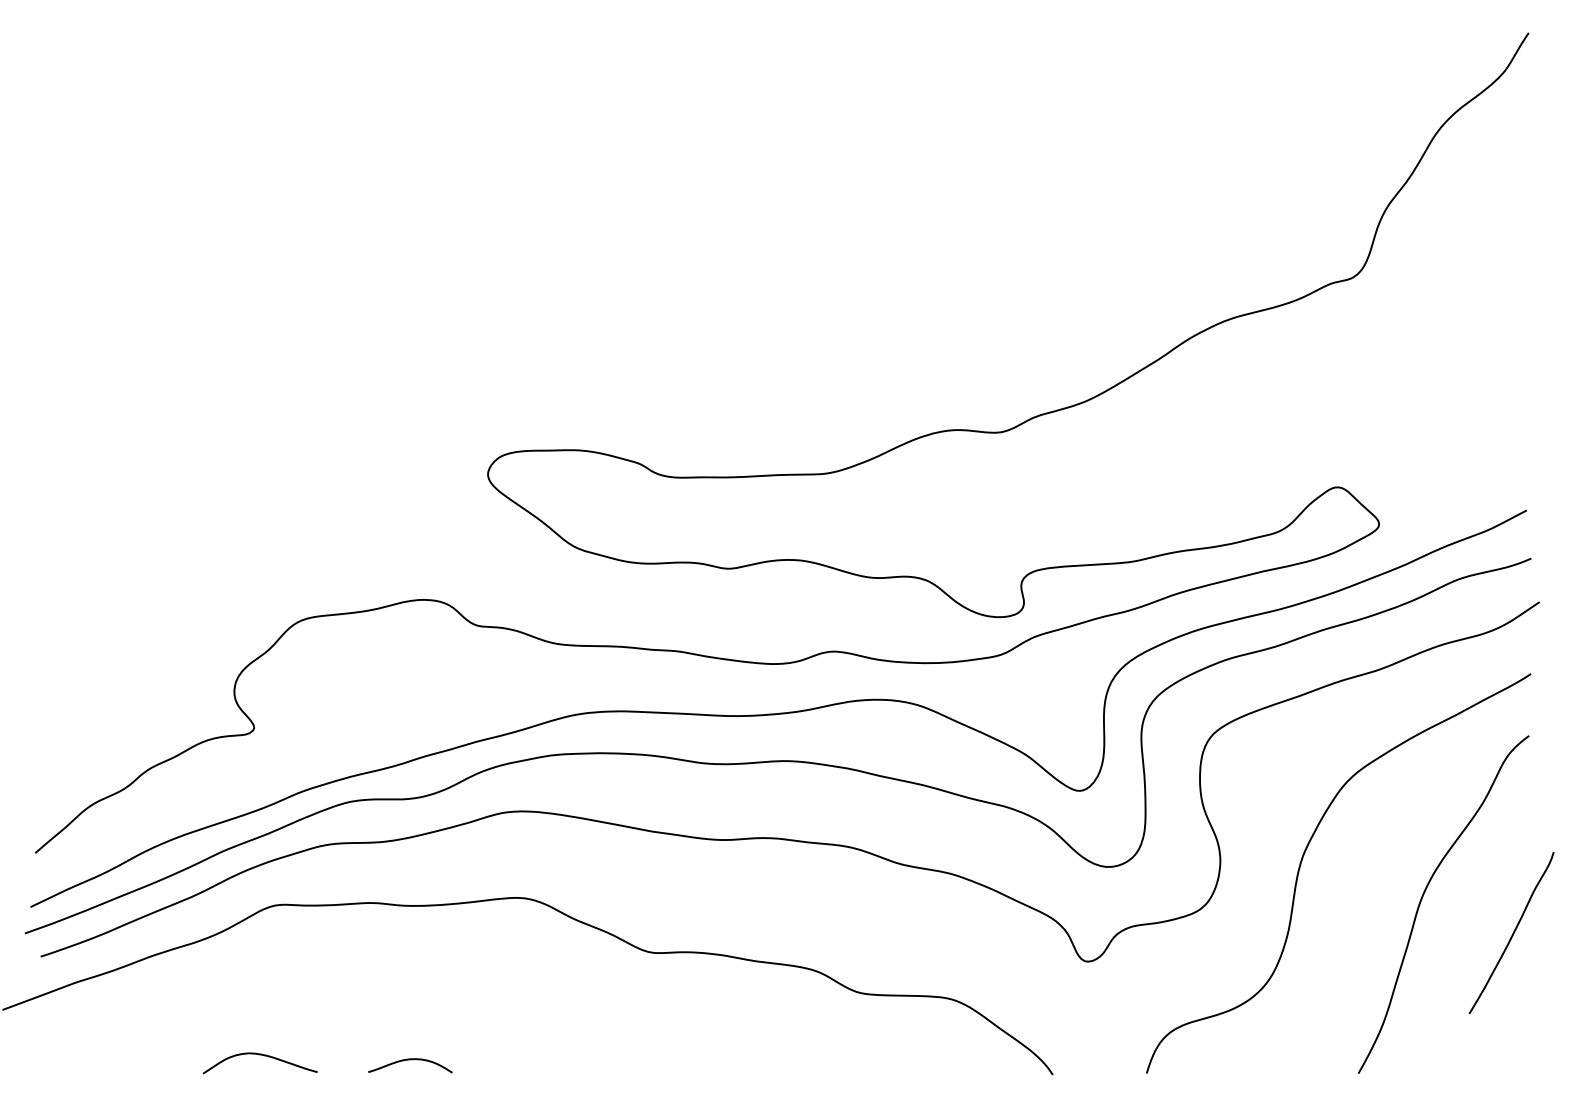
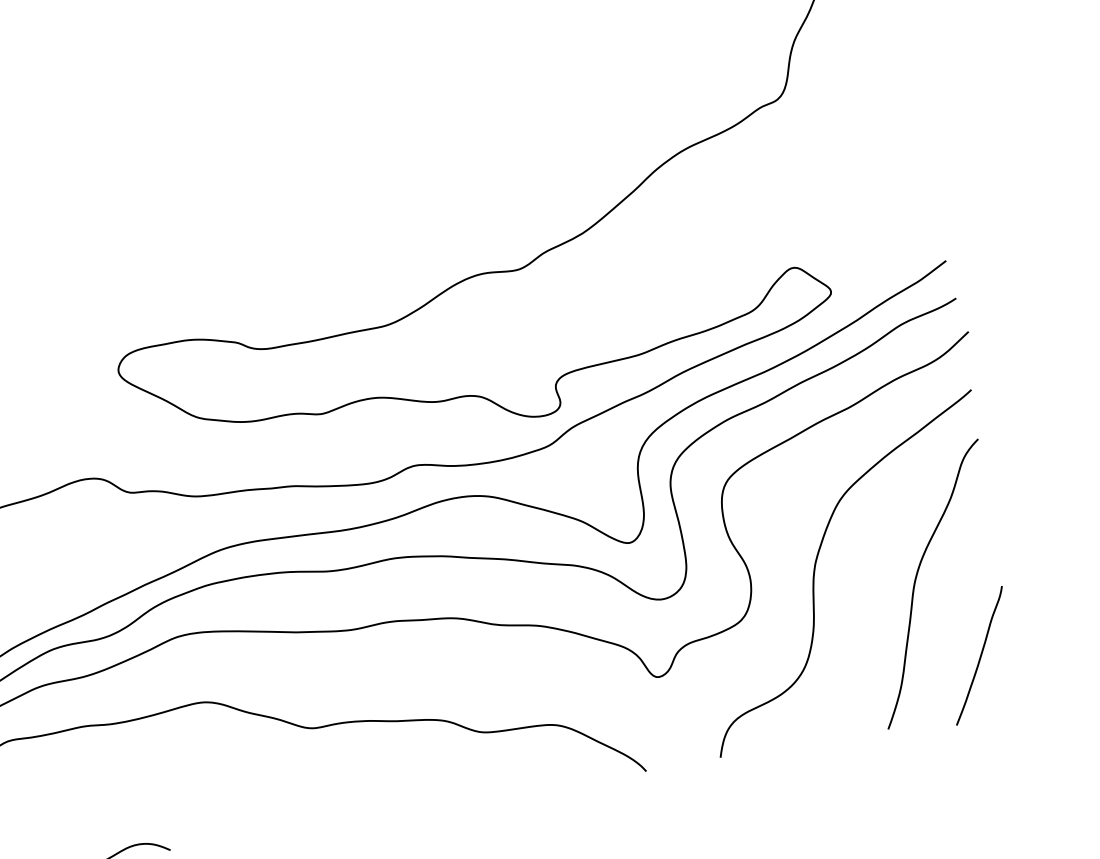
curve: (1512, 933) -> (980, 656), moved

